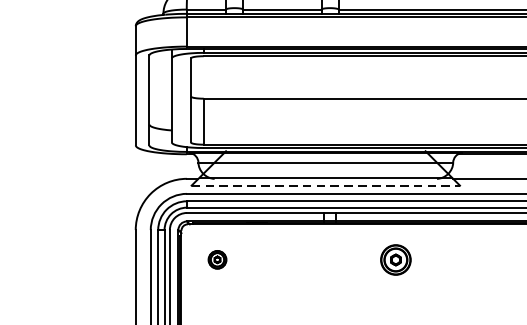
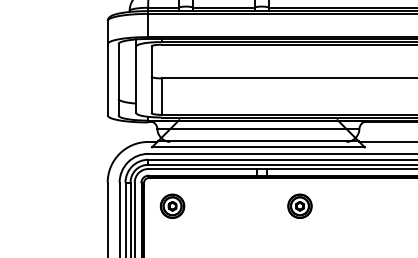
line: (325, 185) -> (258, 147), dashed -> solid
part: (217, 258) -> (172, 205), size x1.67
part: (395, 258) -> (299, 205), moved

